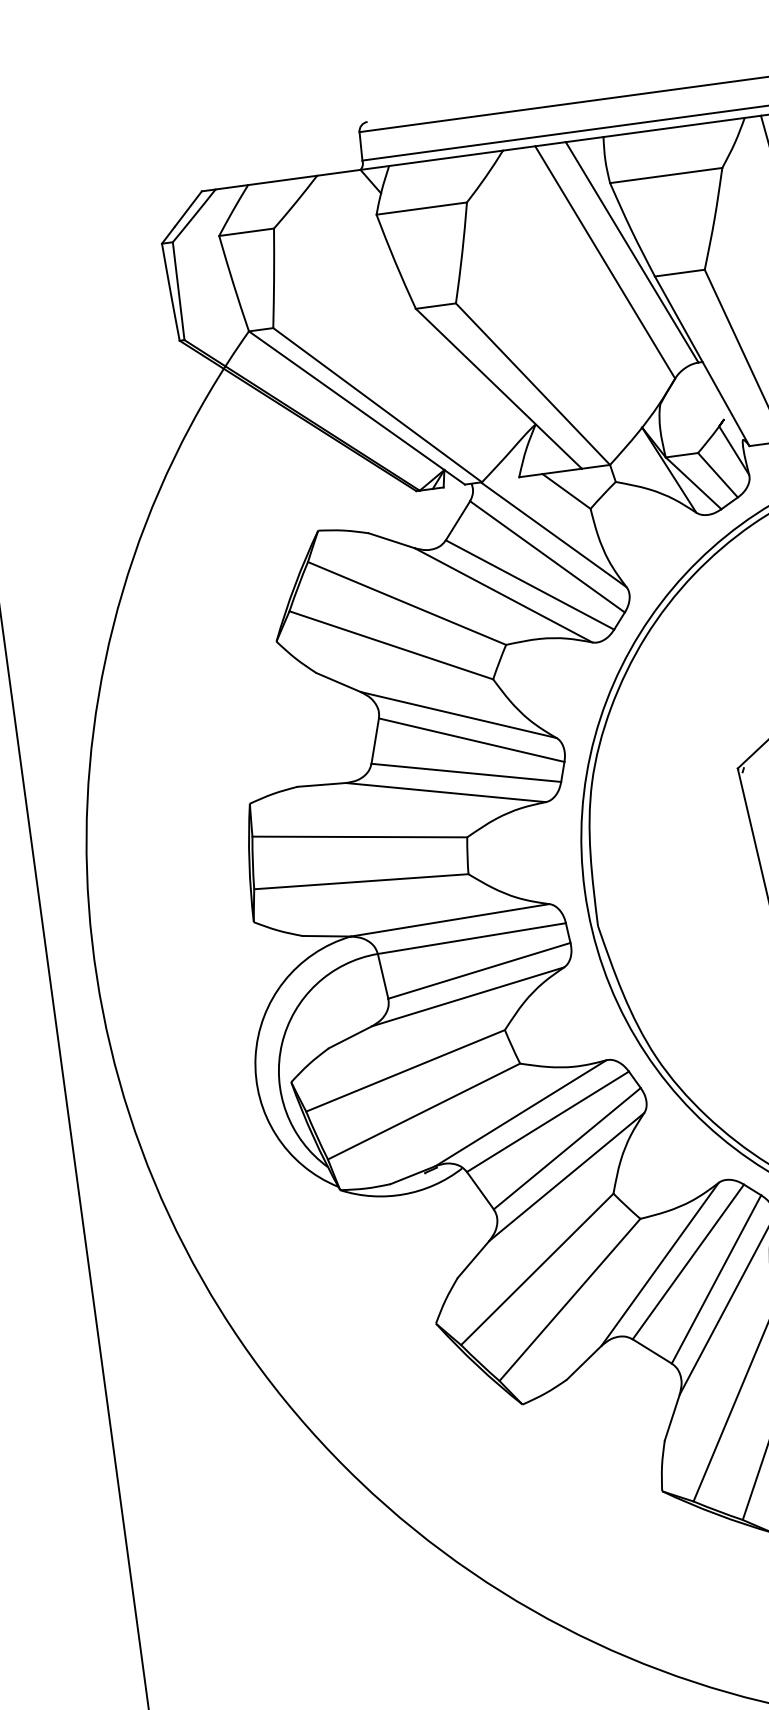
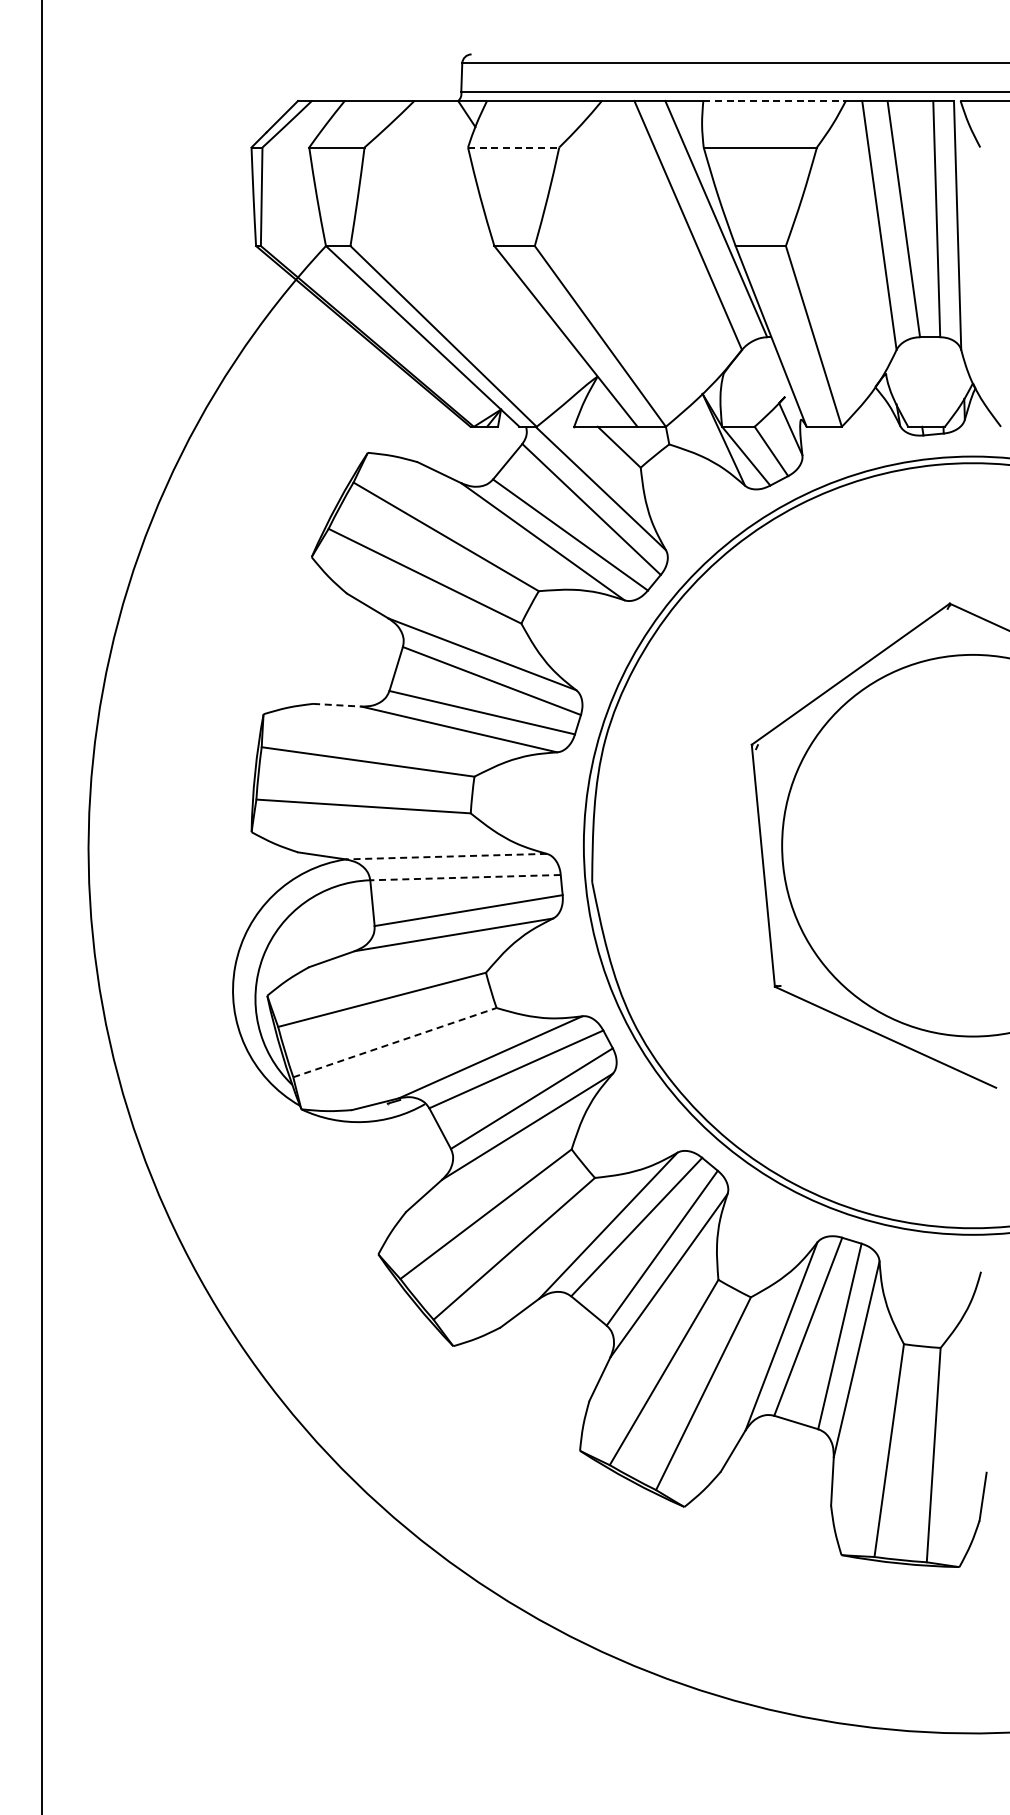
line: (674, 126) -> (775, 100), solid -> dashed
line: (421, 208) -> (513, 147), solid -> dashed
line: (321, 785) -> (337, 705), solid -> dashed
line: (450, 920) -> (446, 856), solid -> dashed
line: (471, 938) -> (465, 877), solid -> dashed
line: (424, 1111) -> (395, 1042), solid -> dashed

